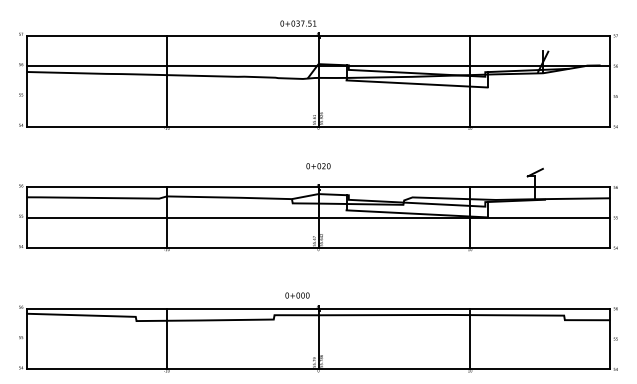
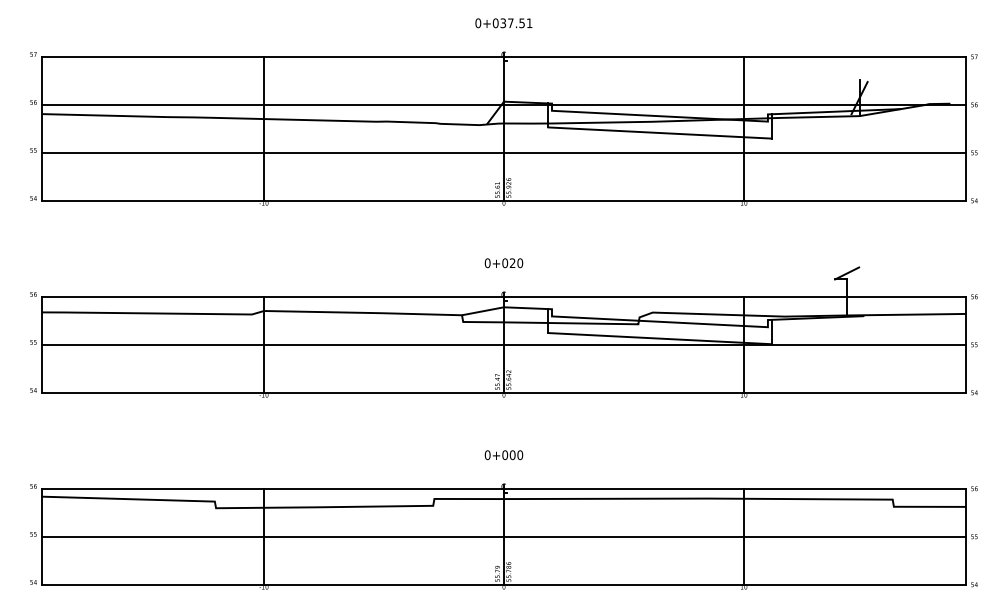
text: (298, 23) -> (504, 23), moved
line: (318, 96) -> (504, 152), added
text: (297, 295) -> (504, 455), moved
line: (318, 339) -> (504, 537), added

